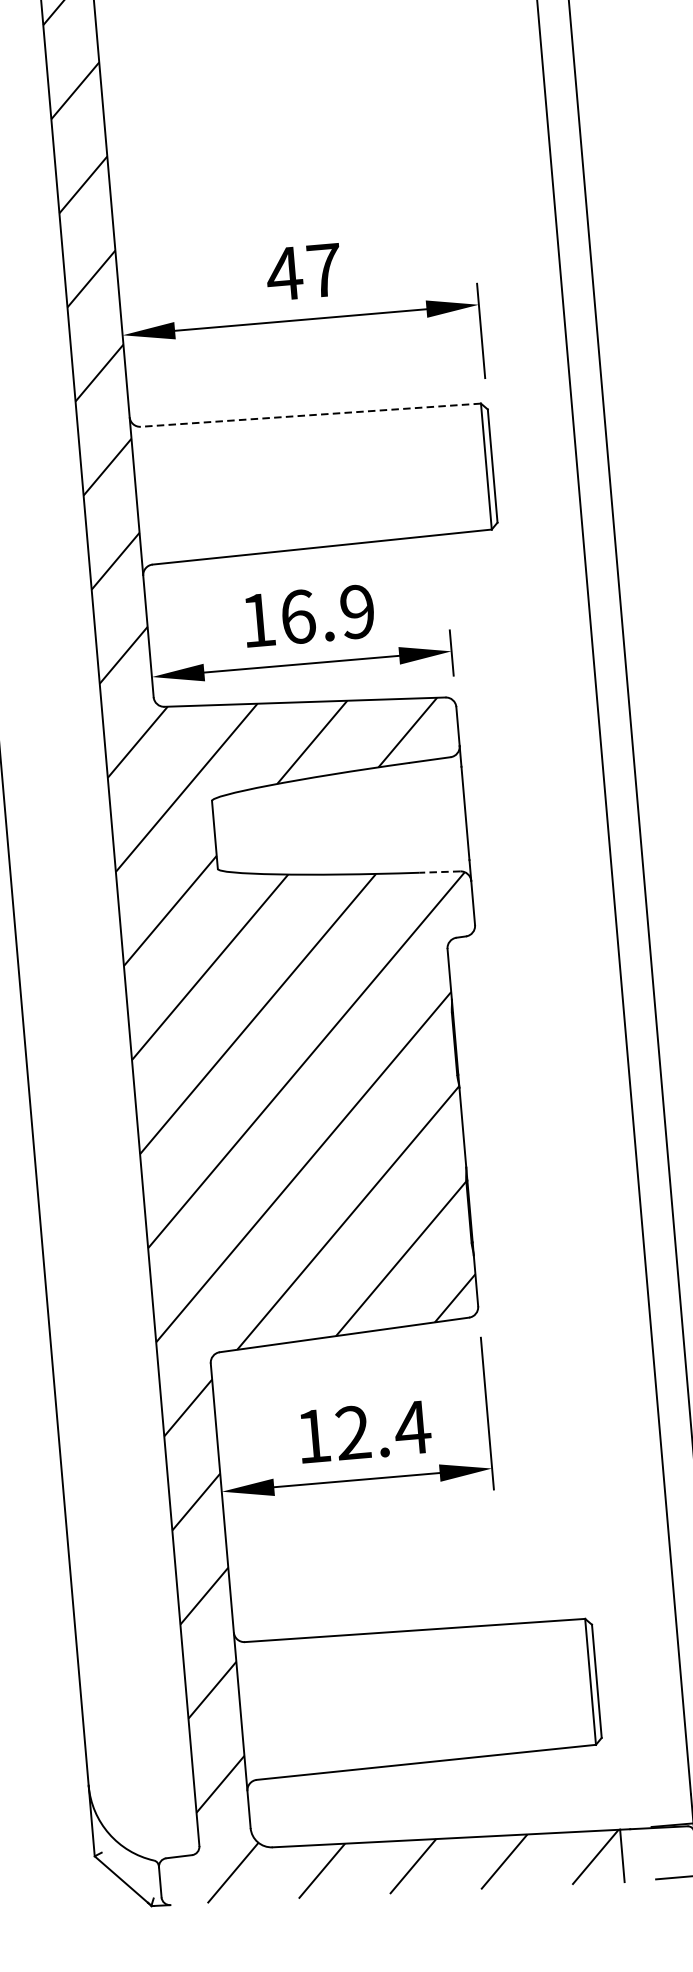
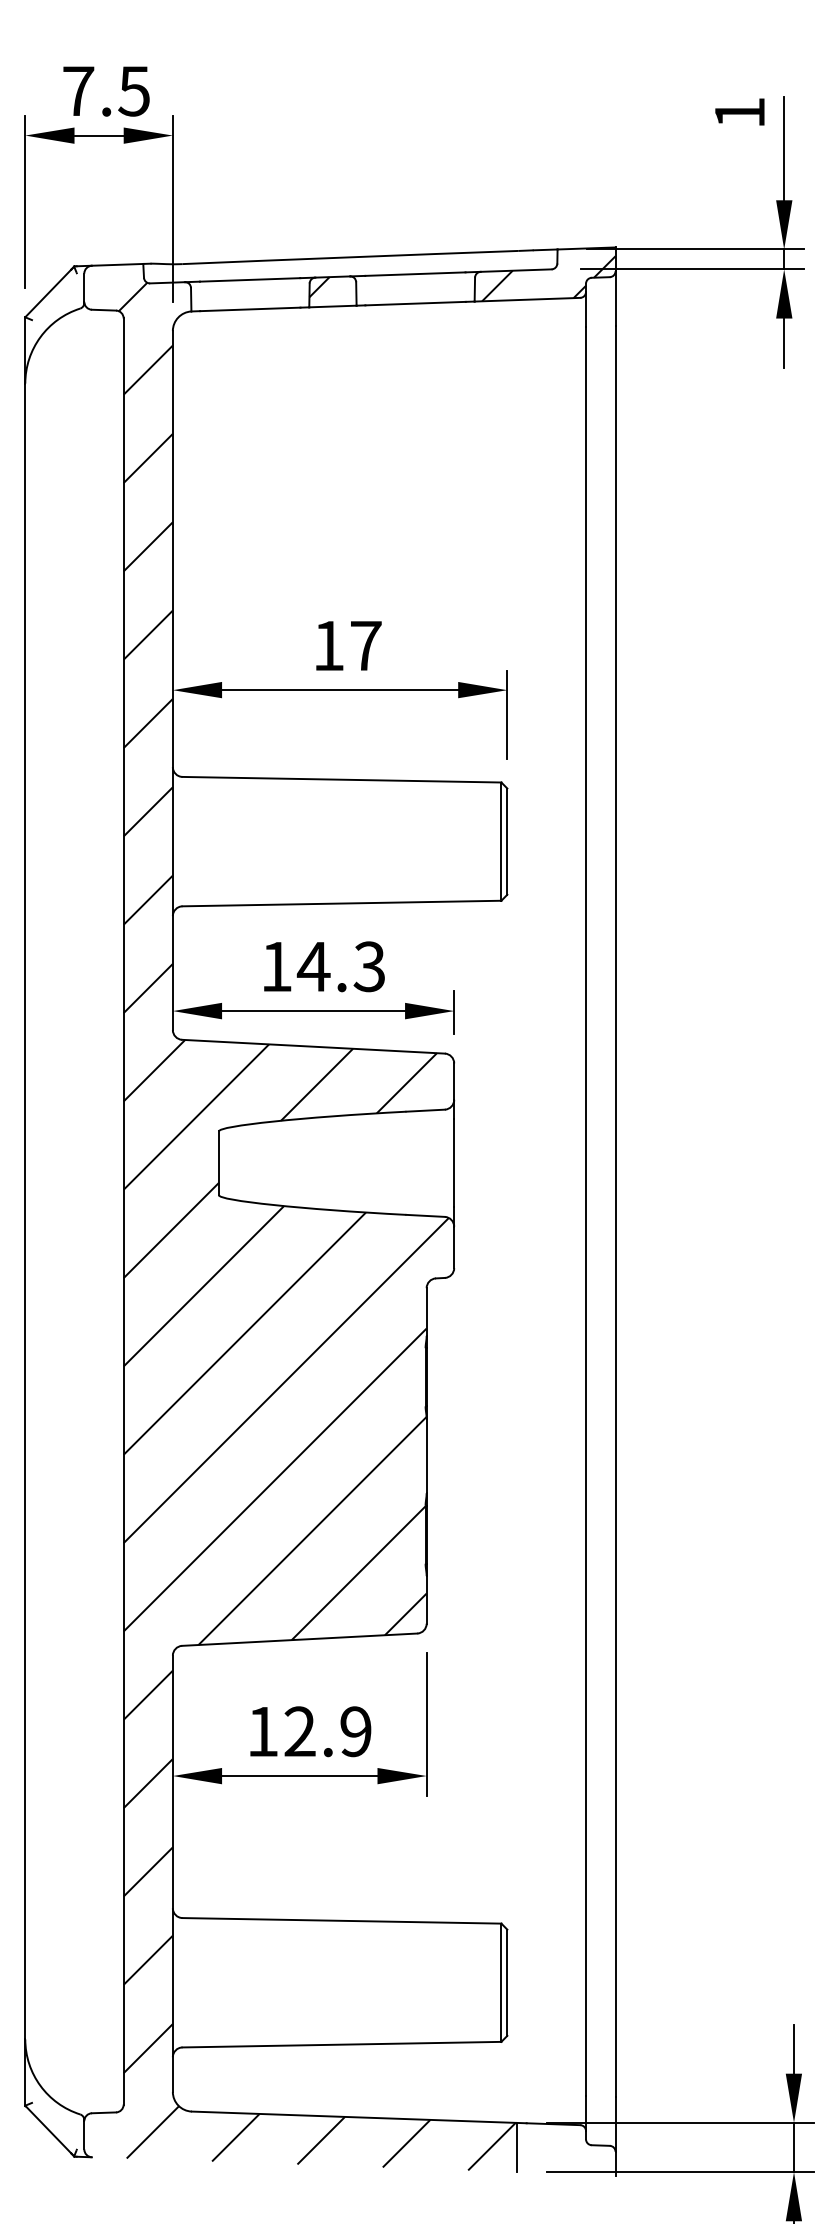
text: (284, 273) -> (328, 645), 47 -> 17
line: (310, 415) -> (341, 779), dashed -> solid
text: (326, 614) -> (340, 966), 16.9 -> 14.3
line: (439, 871) -> (425, 1215), dashed -> solid
text: (412, 1427) -> (355, 1731), 12.4 -> 12.9

